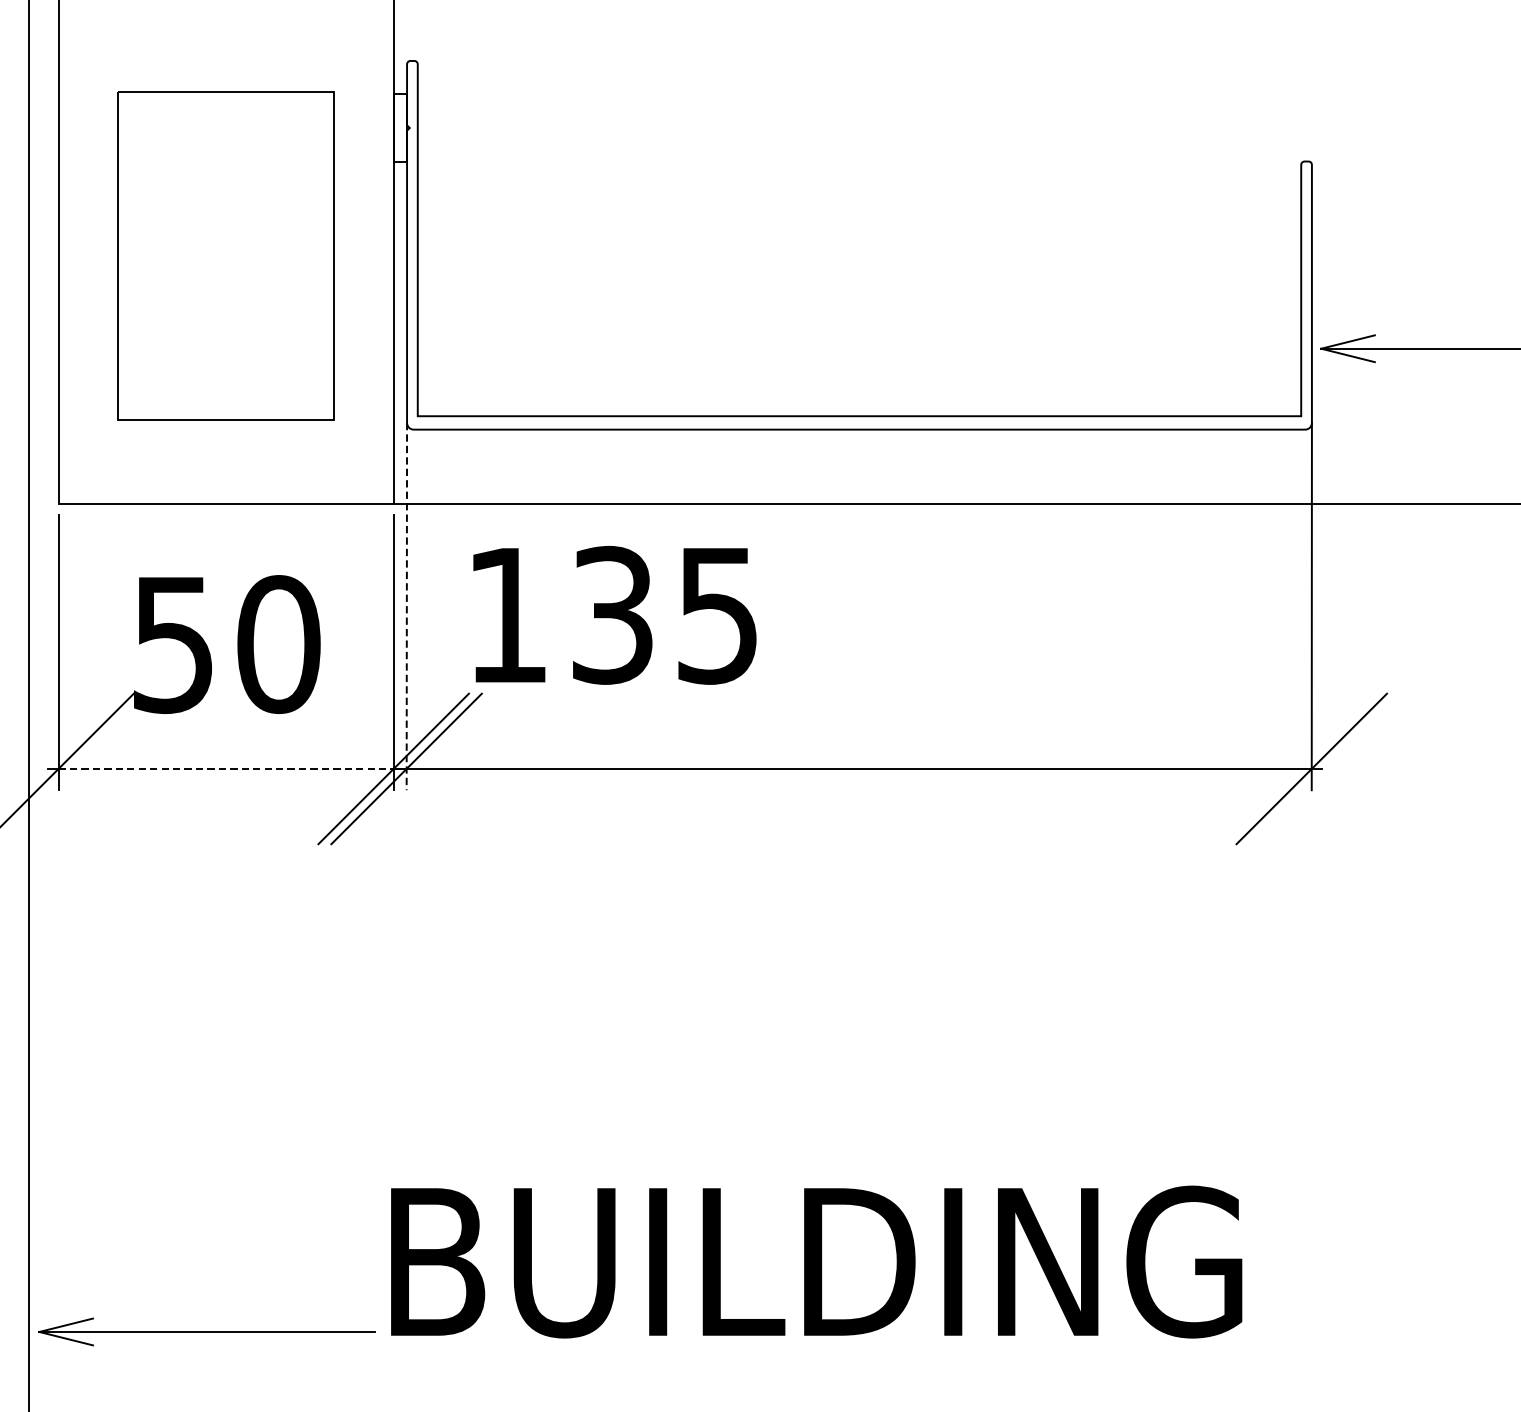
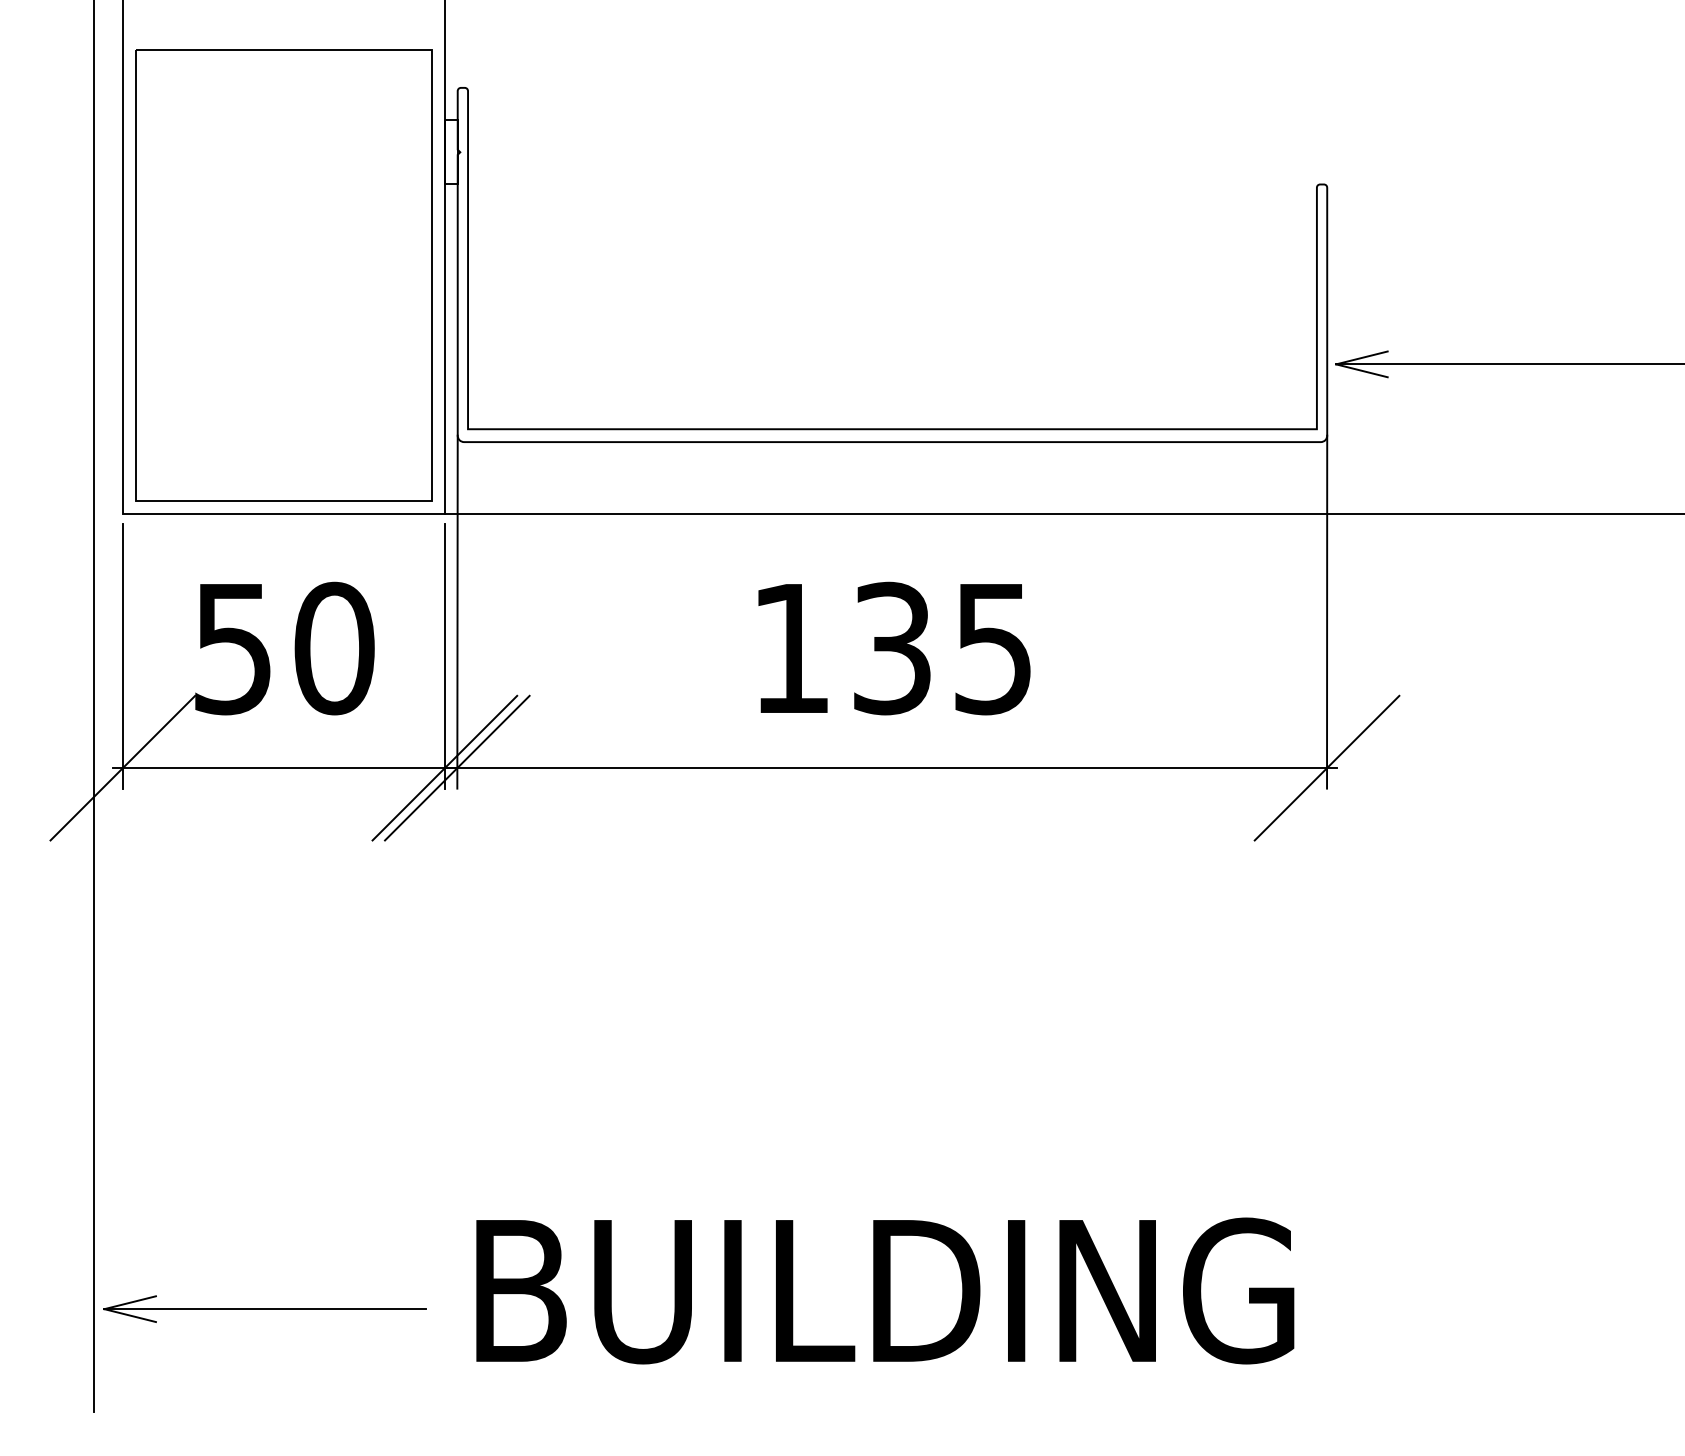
part: (225, 256) -> (283, 275), size x1.43
line: (406, 606) -> (457, 612), dashed -> solid
text: (614, 615) -> (894, 648), moved
line: (226, 769) -> (284, 768), dashed -> solid
text: (816, 1261) -> (885, 1290), moved

